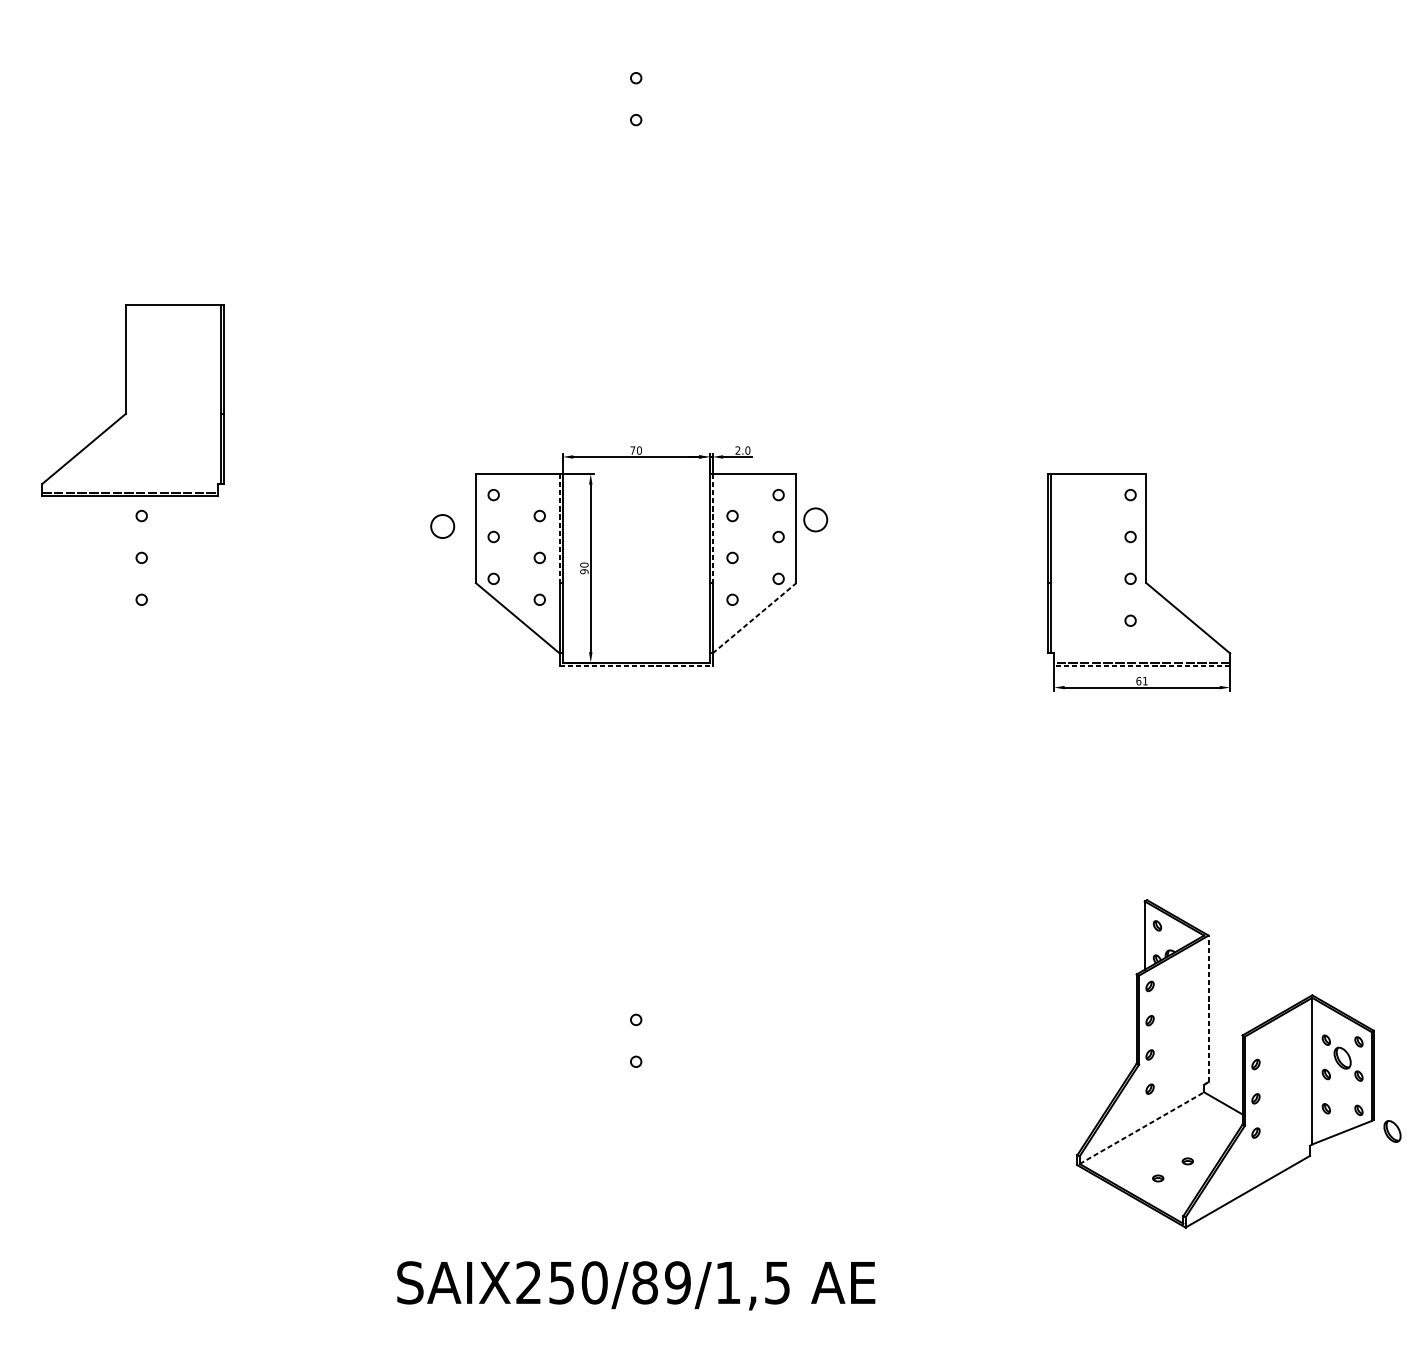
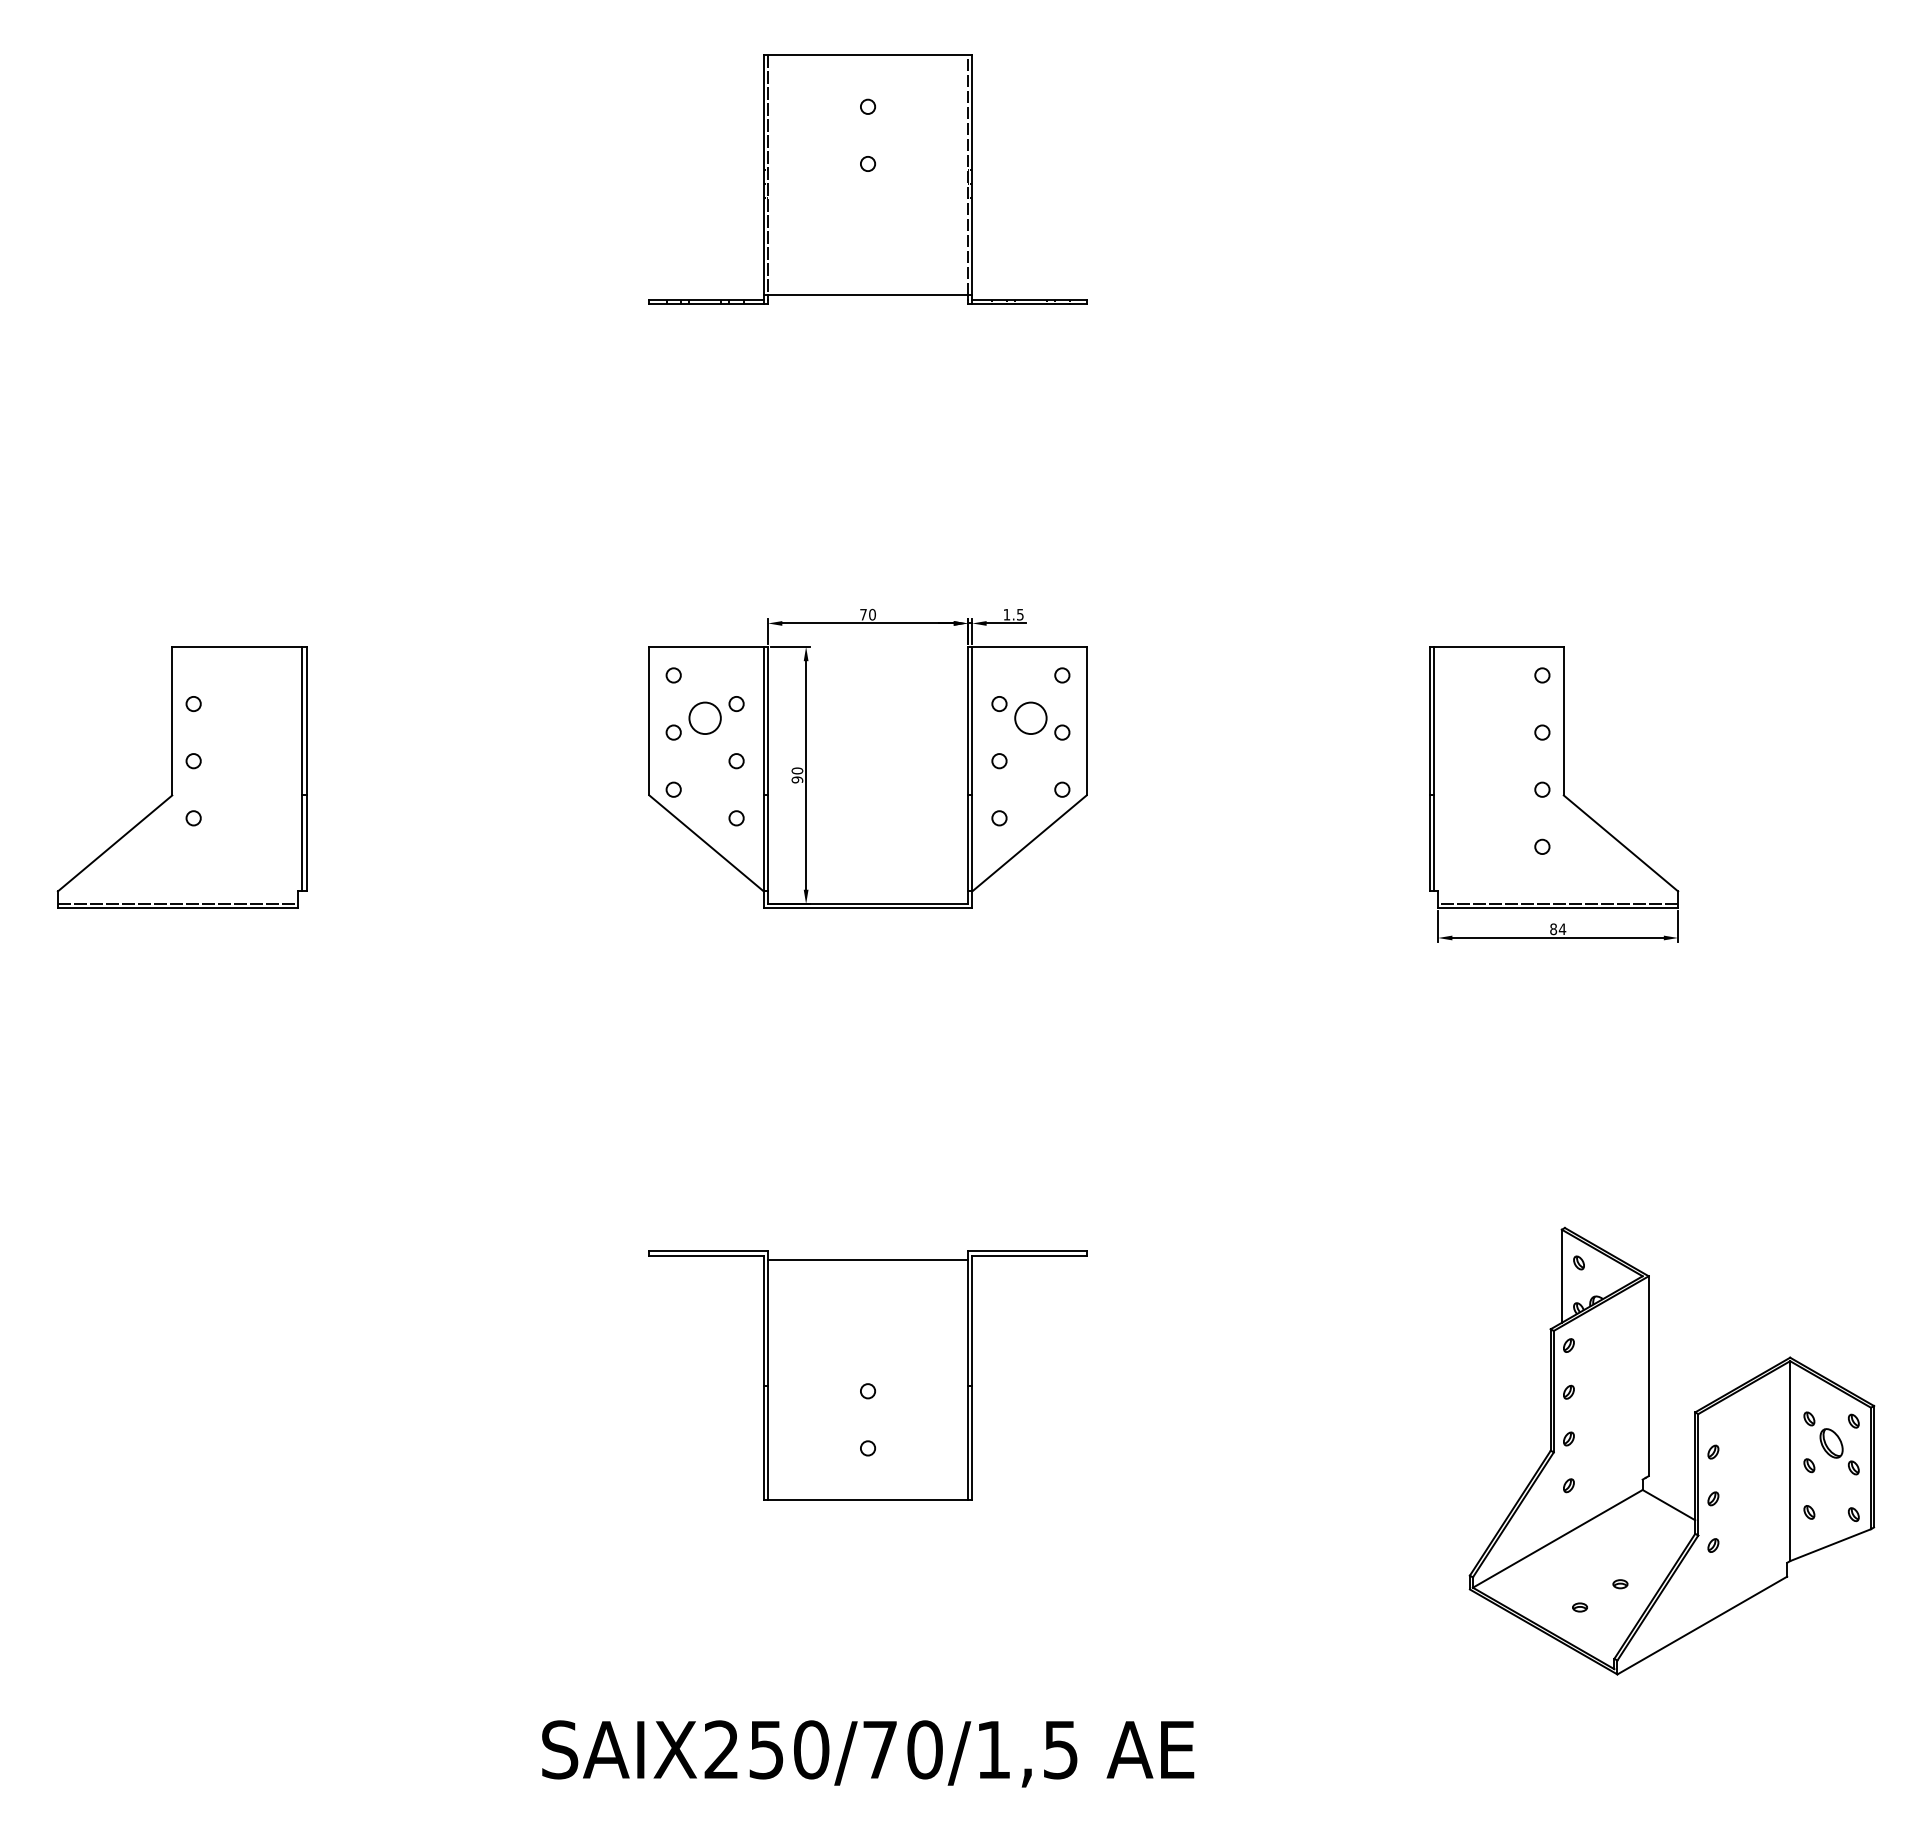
part: (635, 131) -> (867, 179), added
part: (132, 400) -> (181, 777), moved
text: (742, 450) -> (1013, 614), 2.0 -> 1.5
circle: (815, 519) -> (1030, 717), moved
circle: (442, 525) -> (704, 717), moved
line: (559, 528) -> (763, 721), dashed -> solid
line: (712, 528) -> (972, 721), dashed -> solid
line: (754, 618) -> (1029, 843), dashed -> solid
line: (636, 665) -> (868, 908), dashed -> solid
line: (1141, 665) -> (1557, 908), dashed -> solid
text: (1142, 680) -> (1558, 928), 61 -> 84
part: (635, 1008) -> (867, 1375), added
line: (1208, 1009) -> (1648, 1376), dashed -> solid
line: (1141, 1127) -> (1557, 1538), dashed -> solid
part: (1392, 1131) -> (1899, 1543), removed
text: (661, 1282) -> (902, 1749), SAIX250/89/1,5 -> SAIX250/70/1,5

